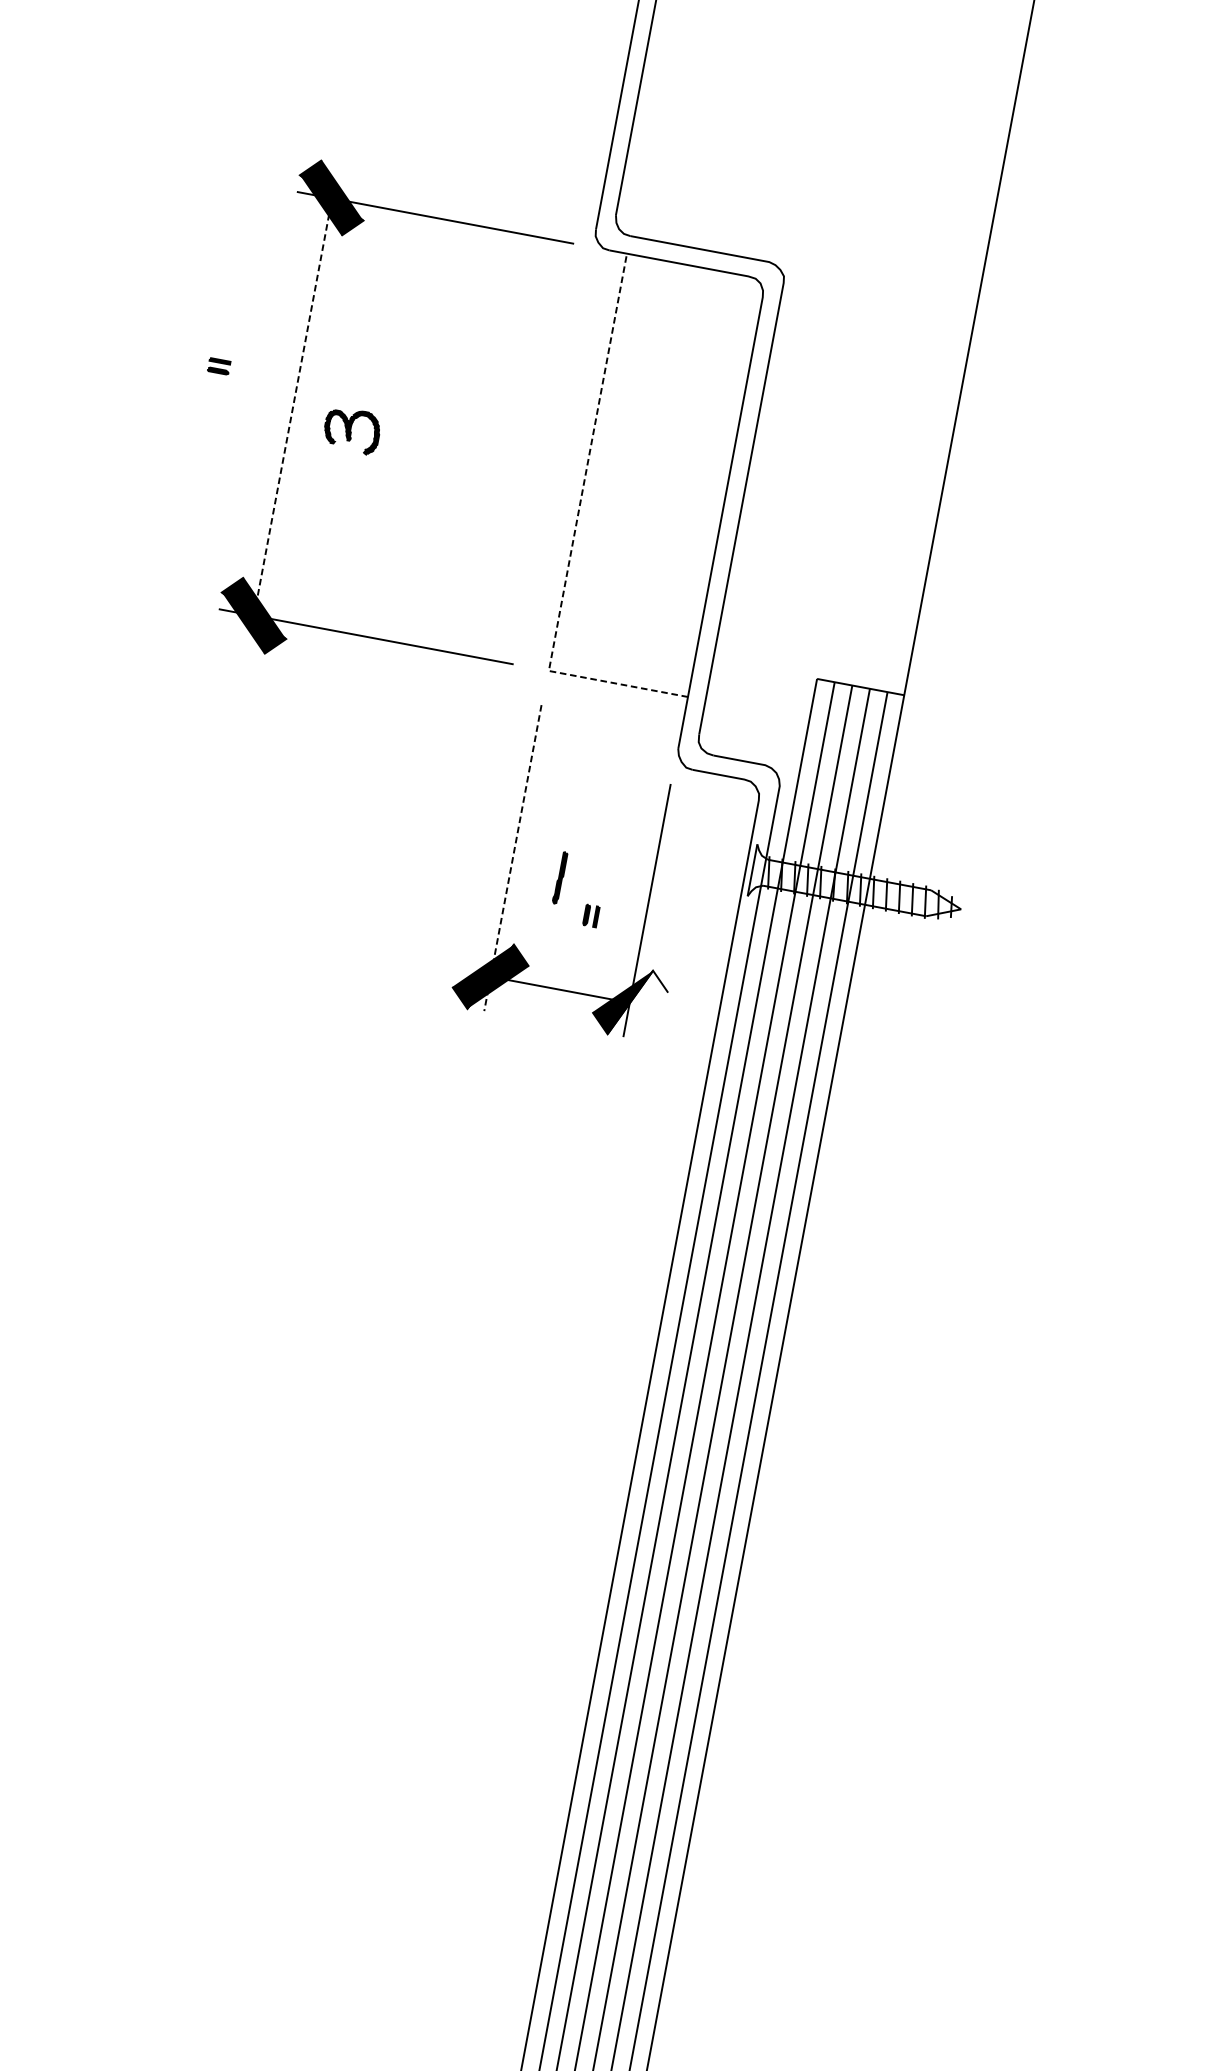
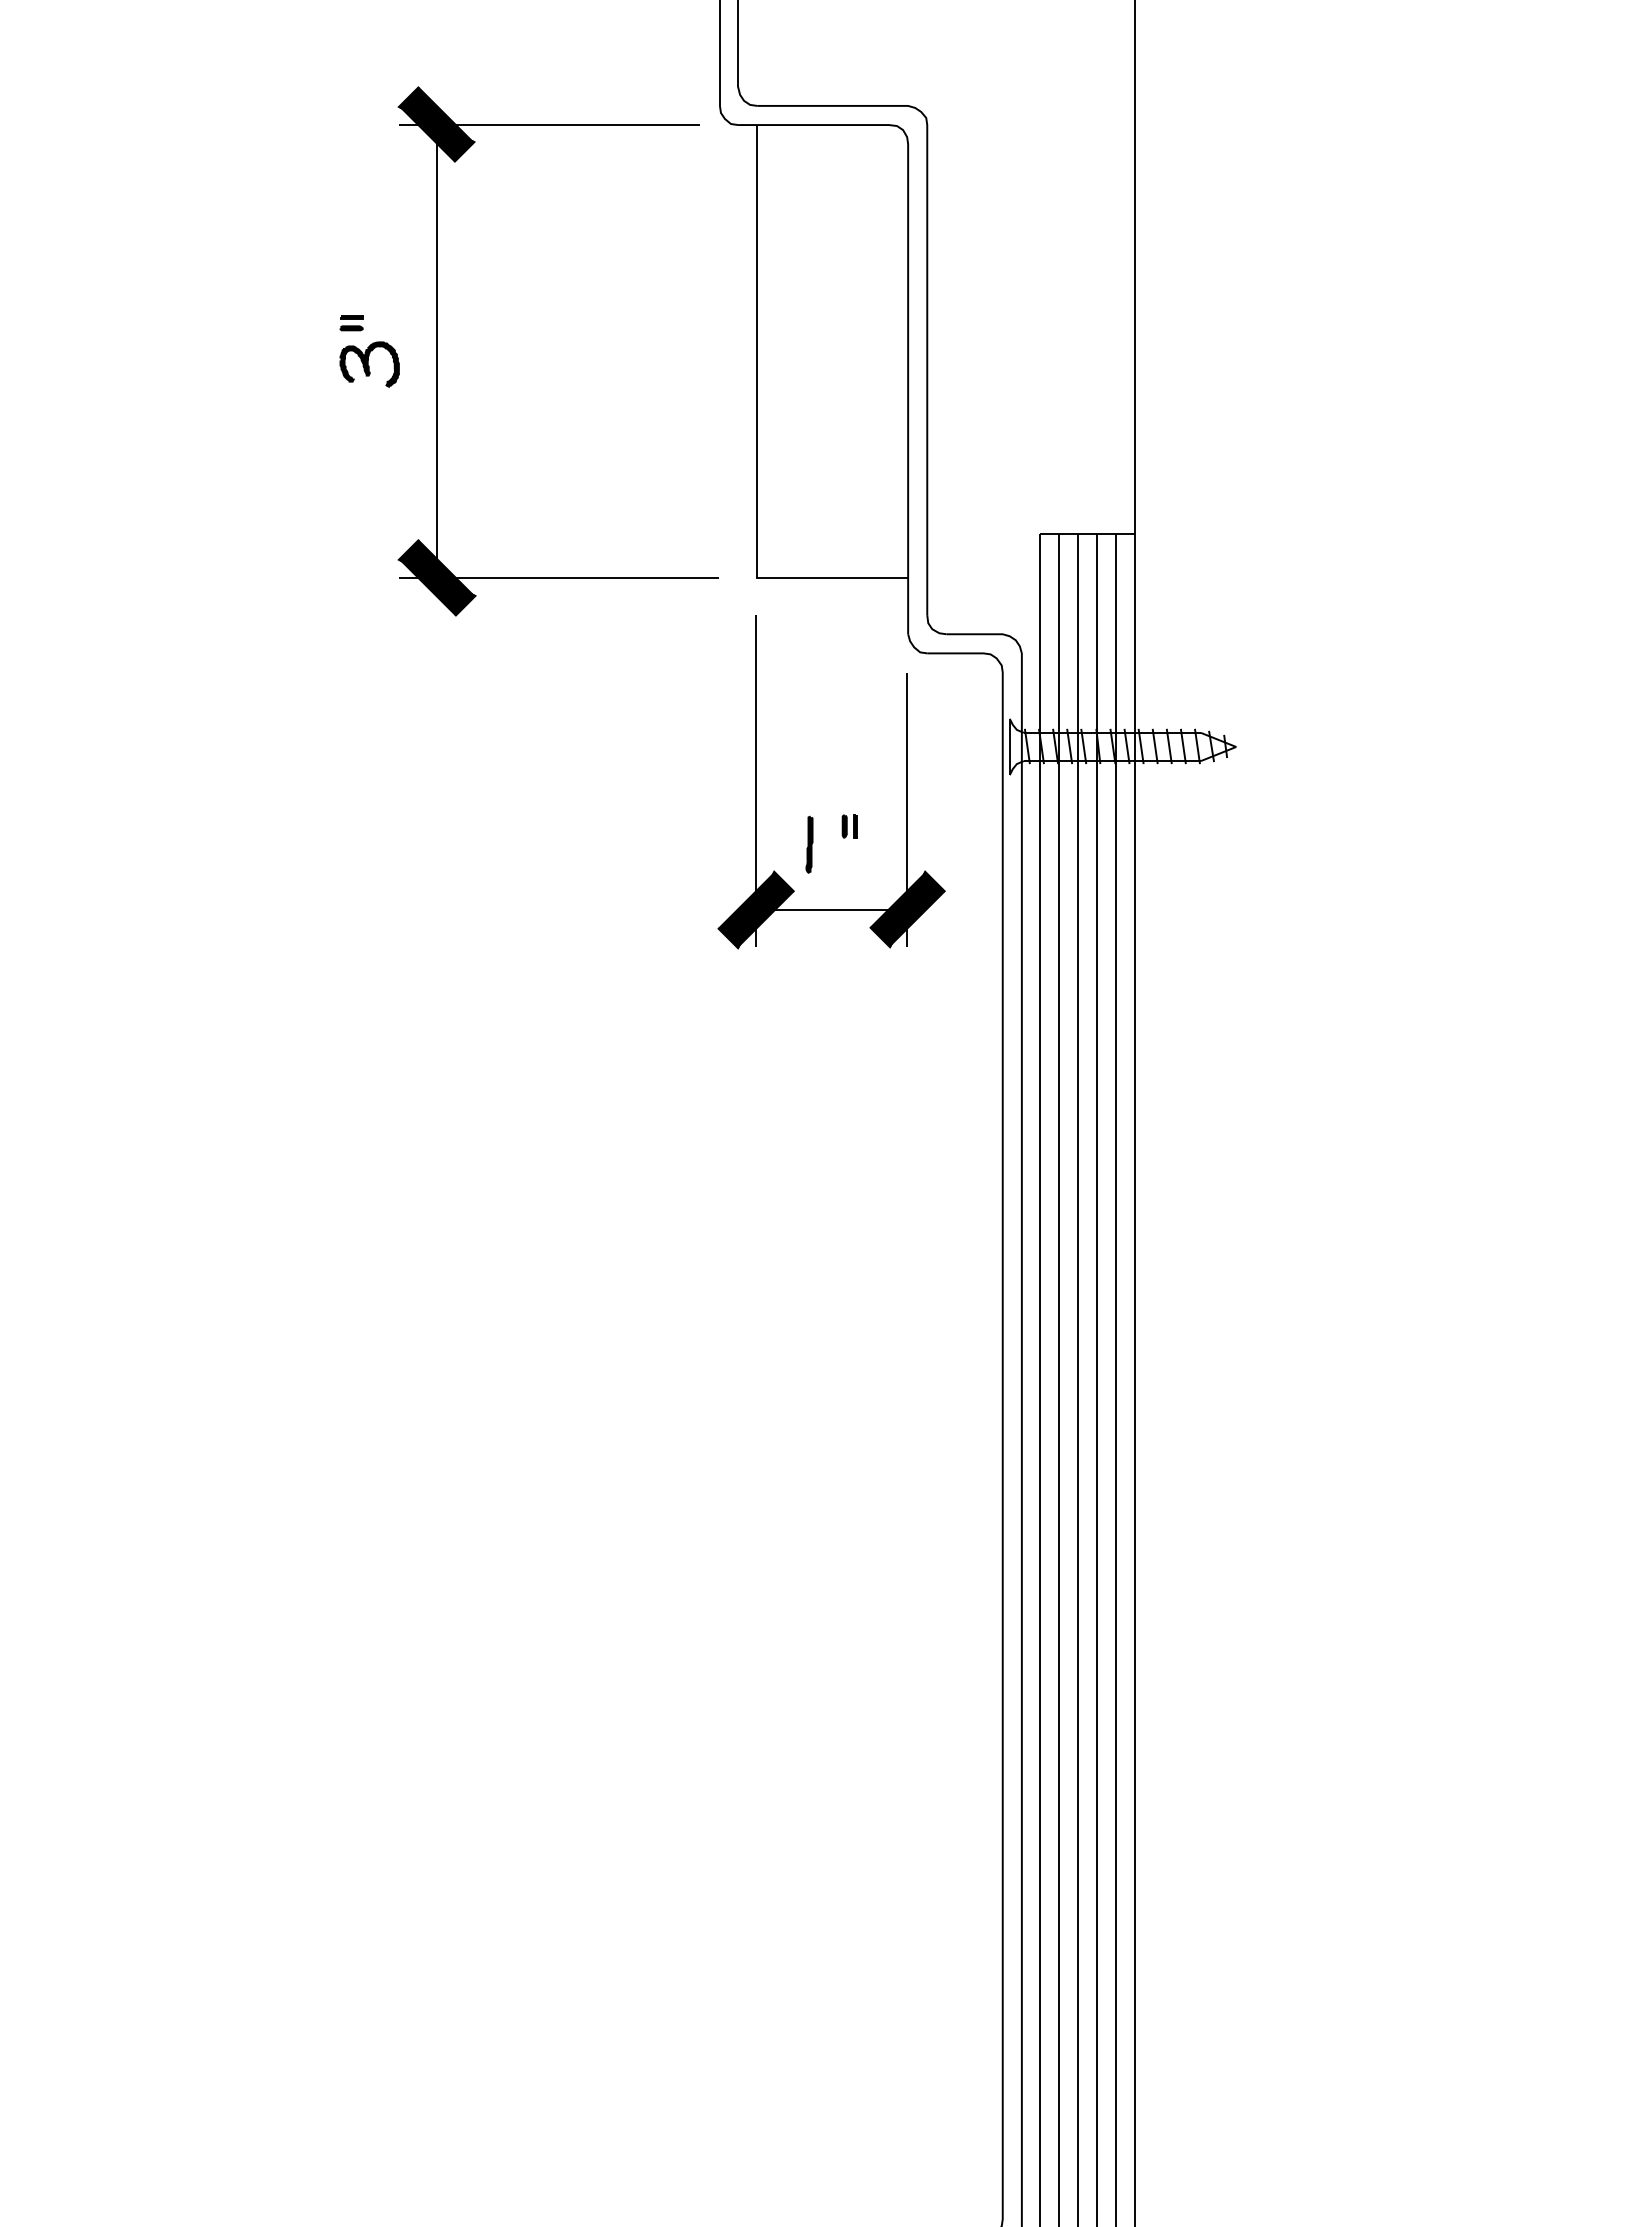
line: (293, 406) -> (437, 350), dashed -> solid
part: (351, 430) -> (369, 364), moved
line: (575, 531) -> (757, 426), dashed -> solid
line: (513, 858) -> (756, 781), dashed -> solid
part: (560, 877) -> (809, 844), moved
fill: (639, 1004) -> (917, 909), added

